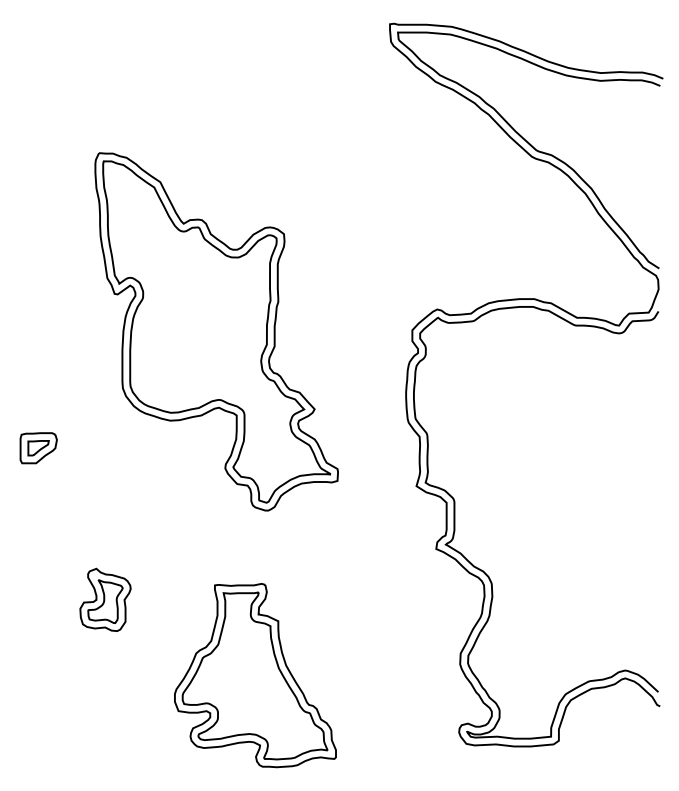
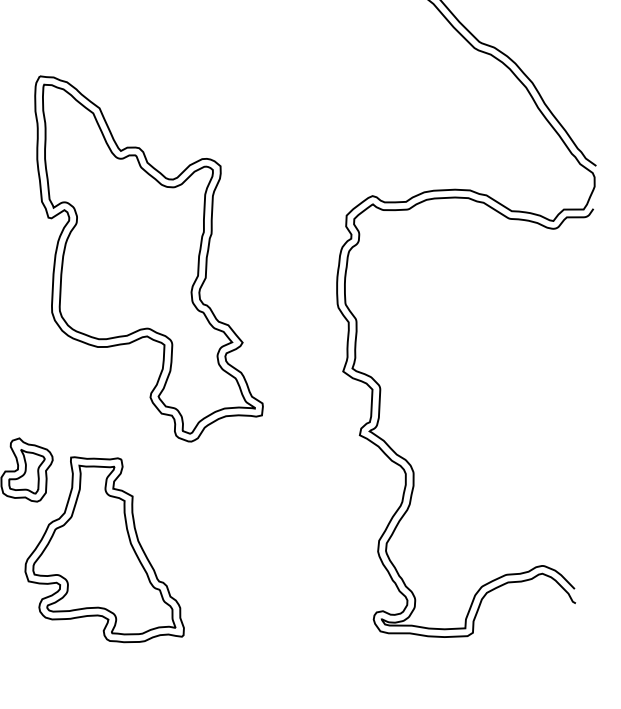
part: (216, 331) -> (148, 260), moved
part: (255, 675) -> (107, 549), moved

